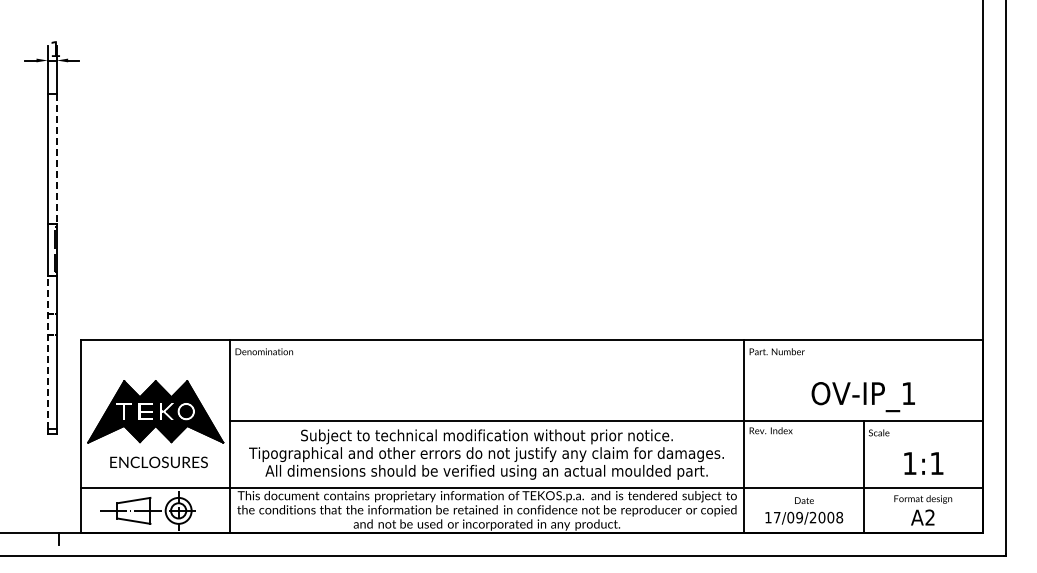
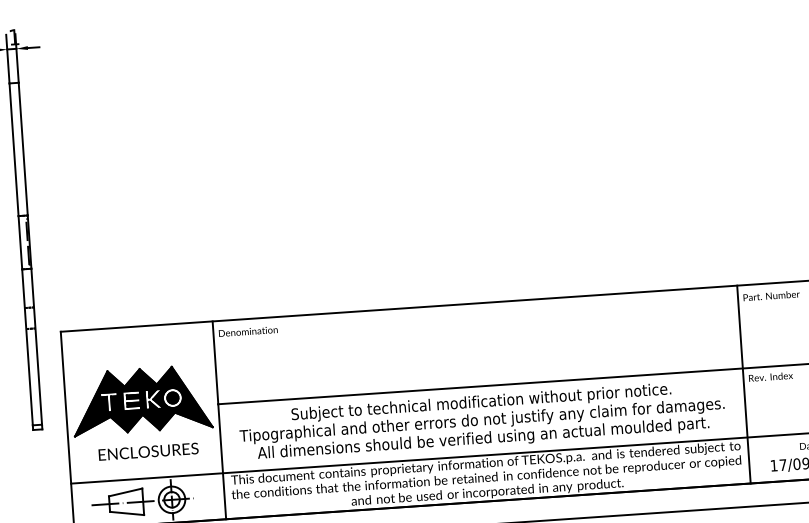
line: (56, 159) -> (22, 149), dashed -> solid
line: (47, 352) -> (27, 347), dashed -> solid

